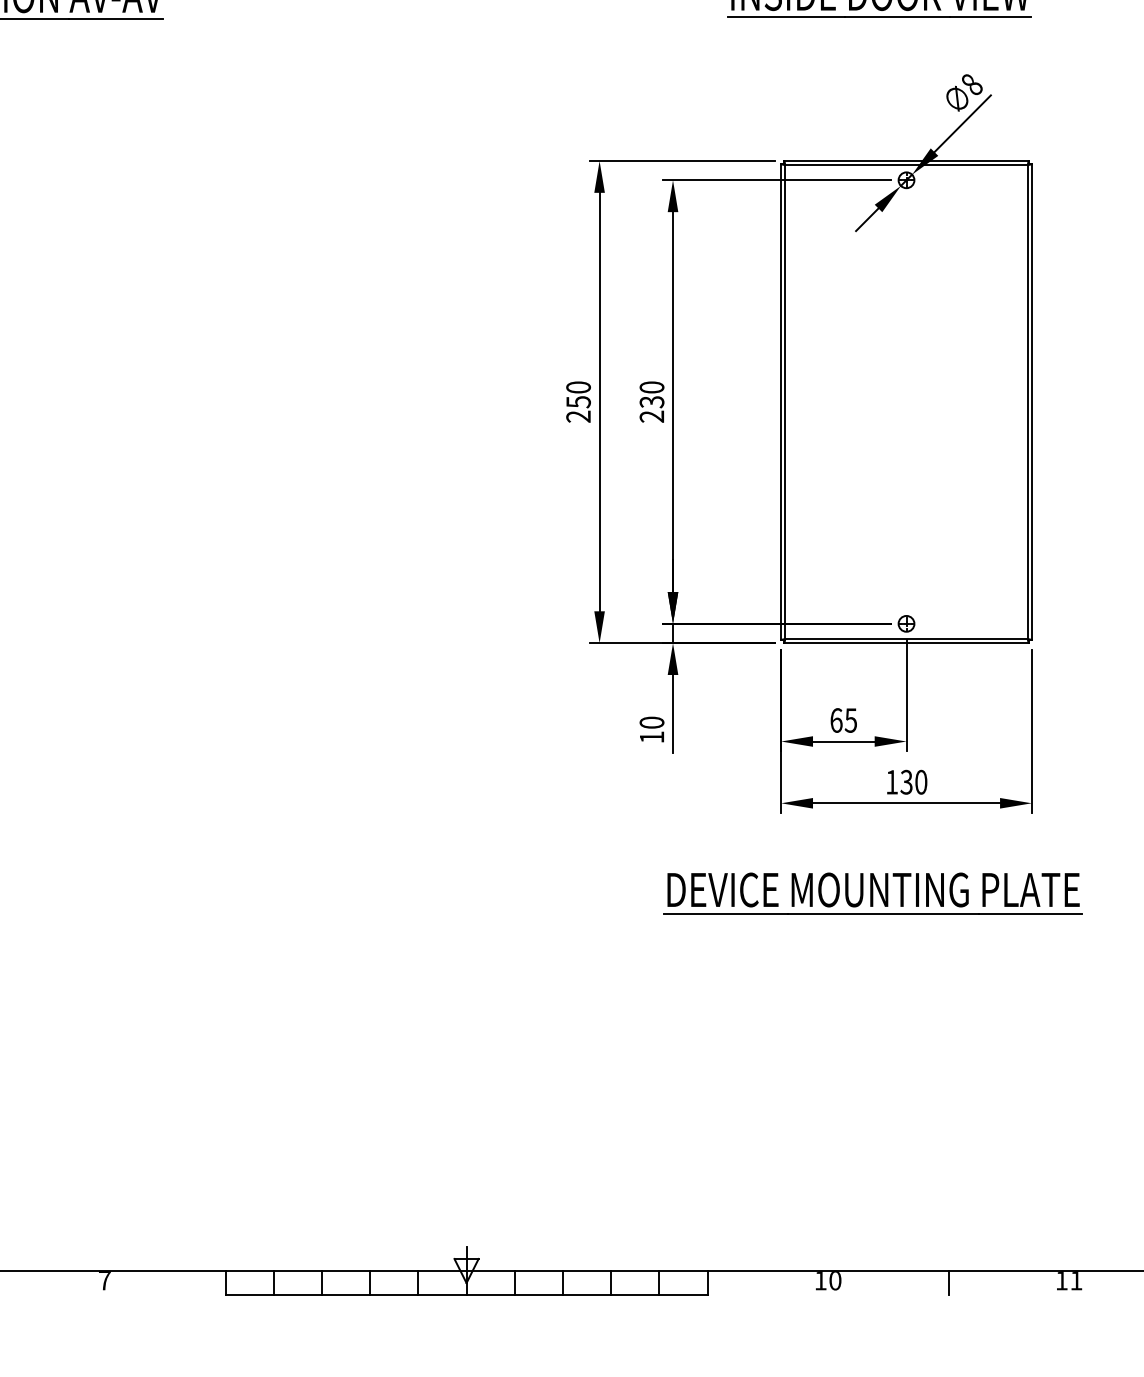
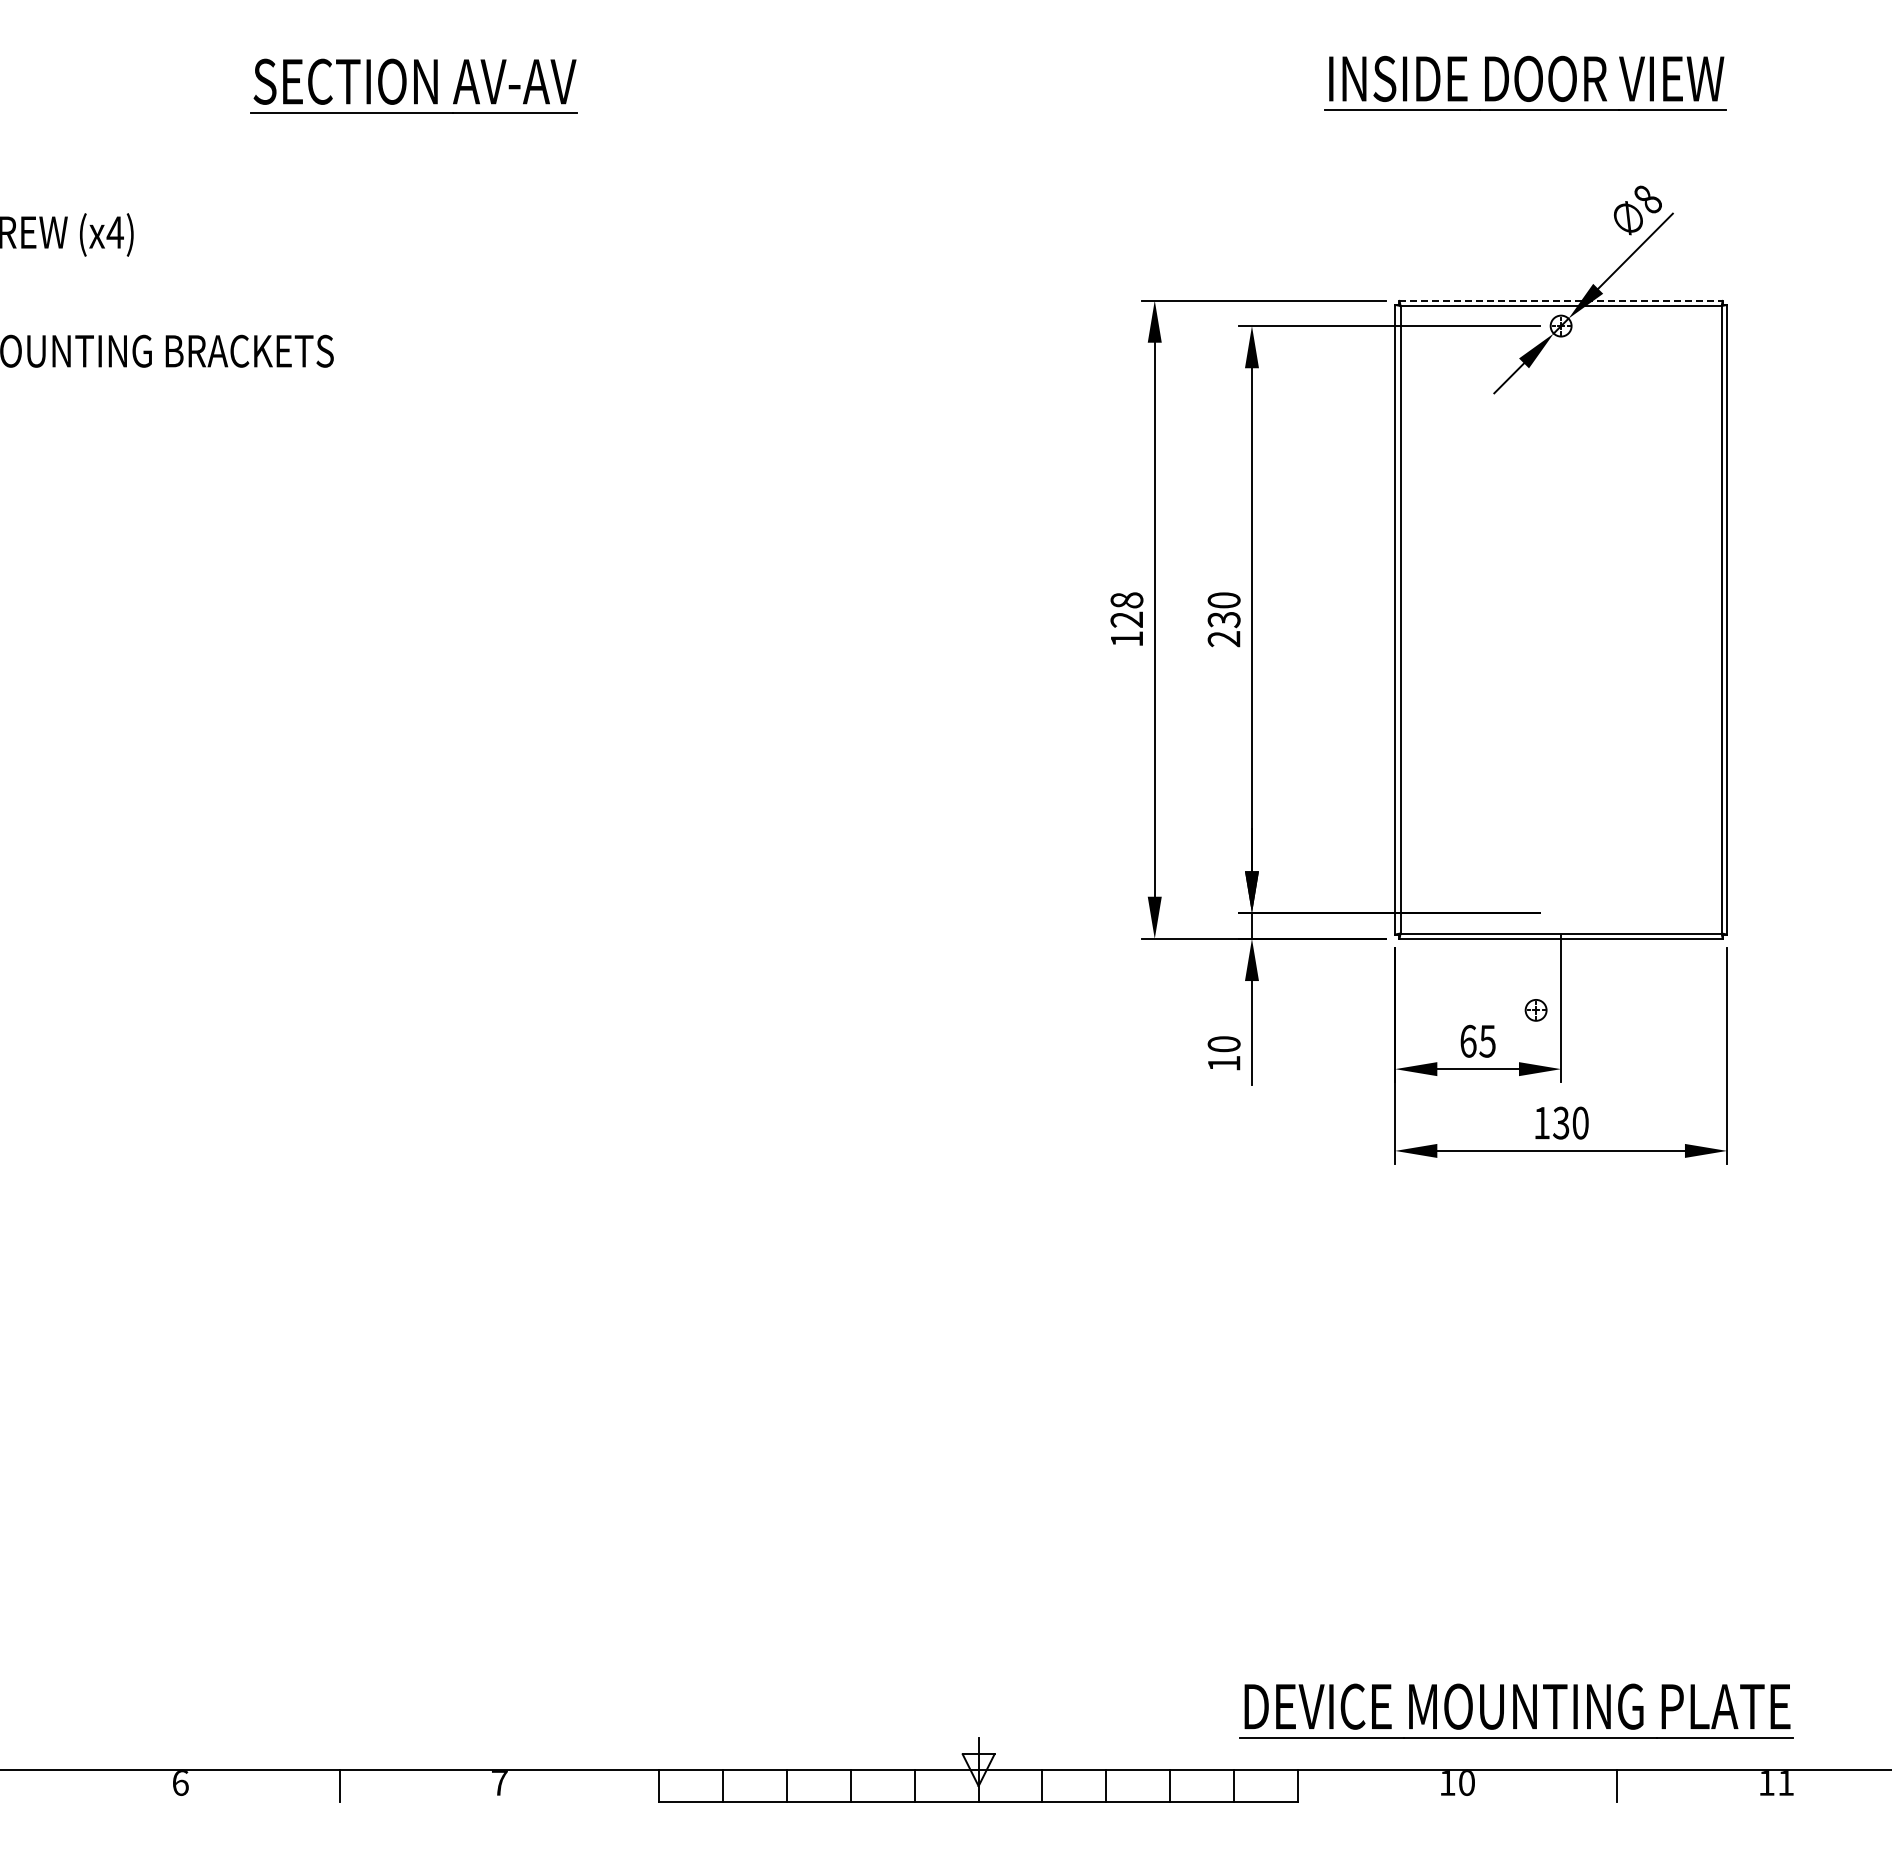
line: (906, 160) -> (1561, 300), solid -> dashed
text: (578, 401) -> (1126, 619), 250 -> 128
part: (906, 623) -> (1535, 1010), moved
part: (872, 892) -> (1516, 1710), moved

